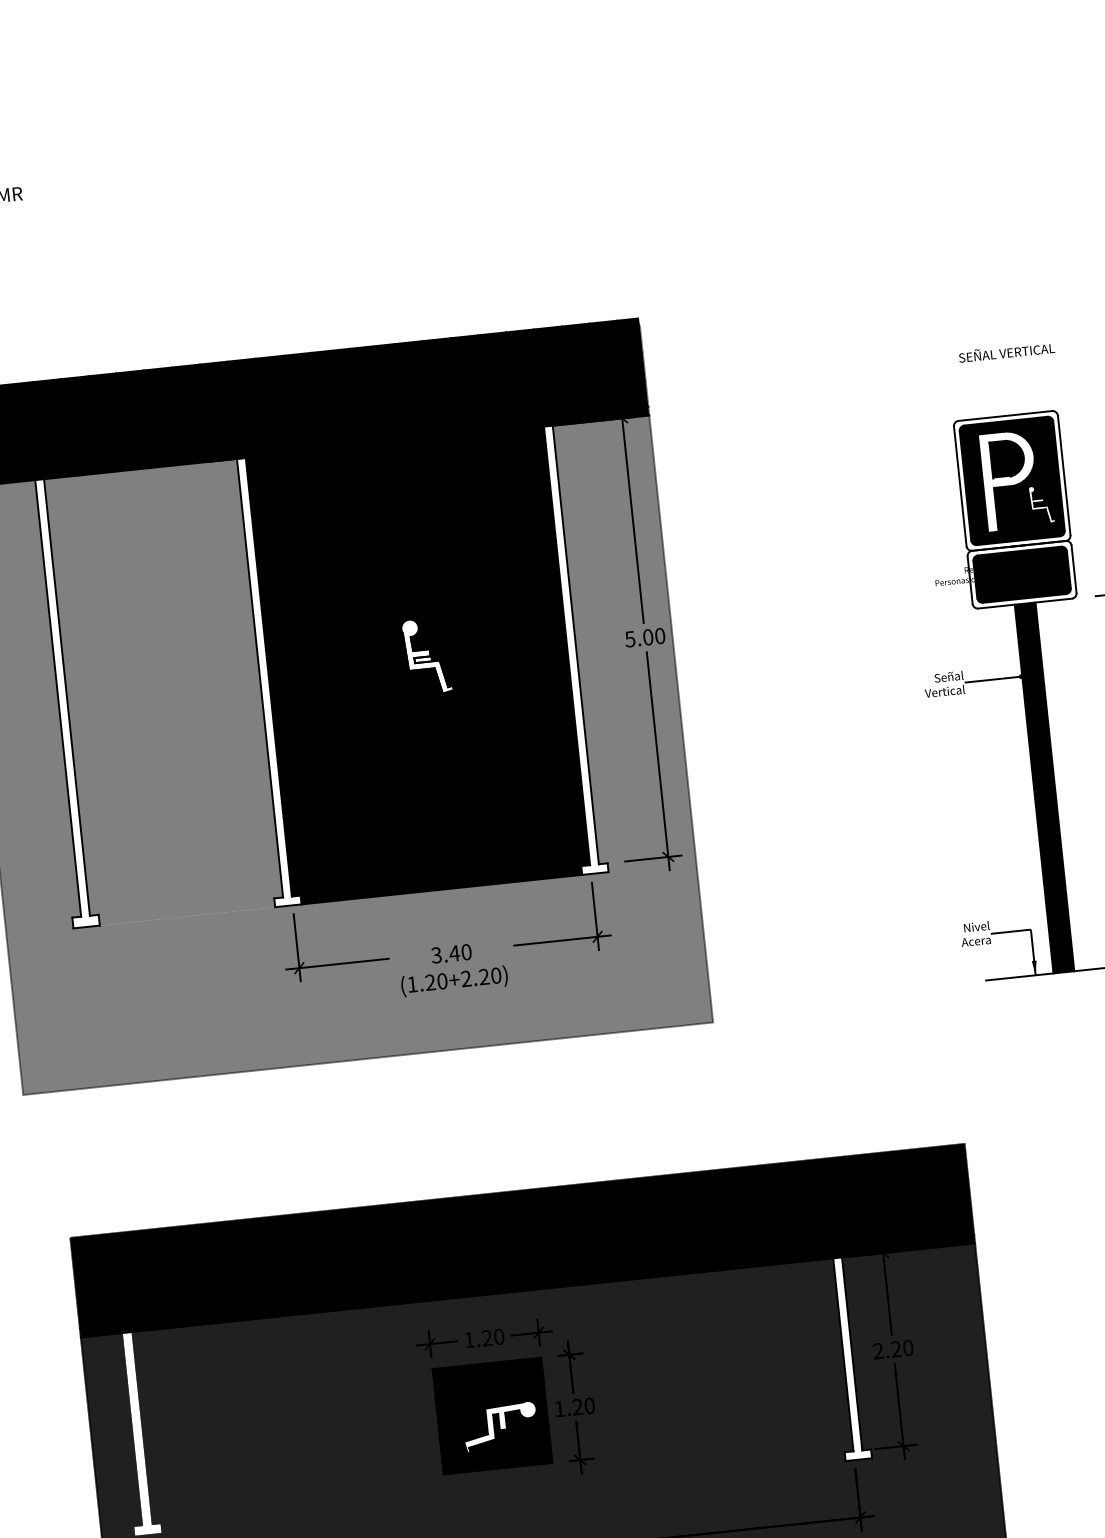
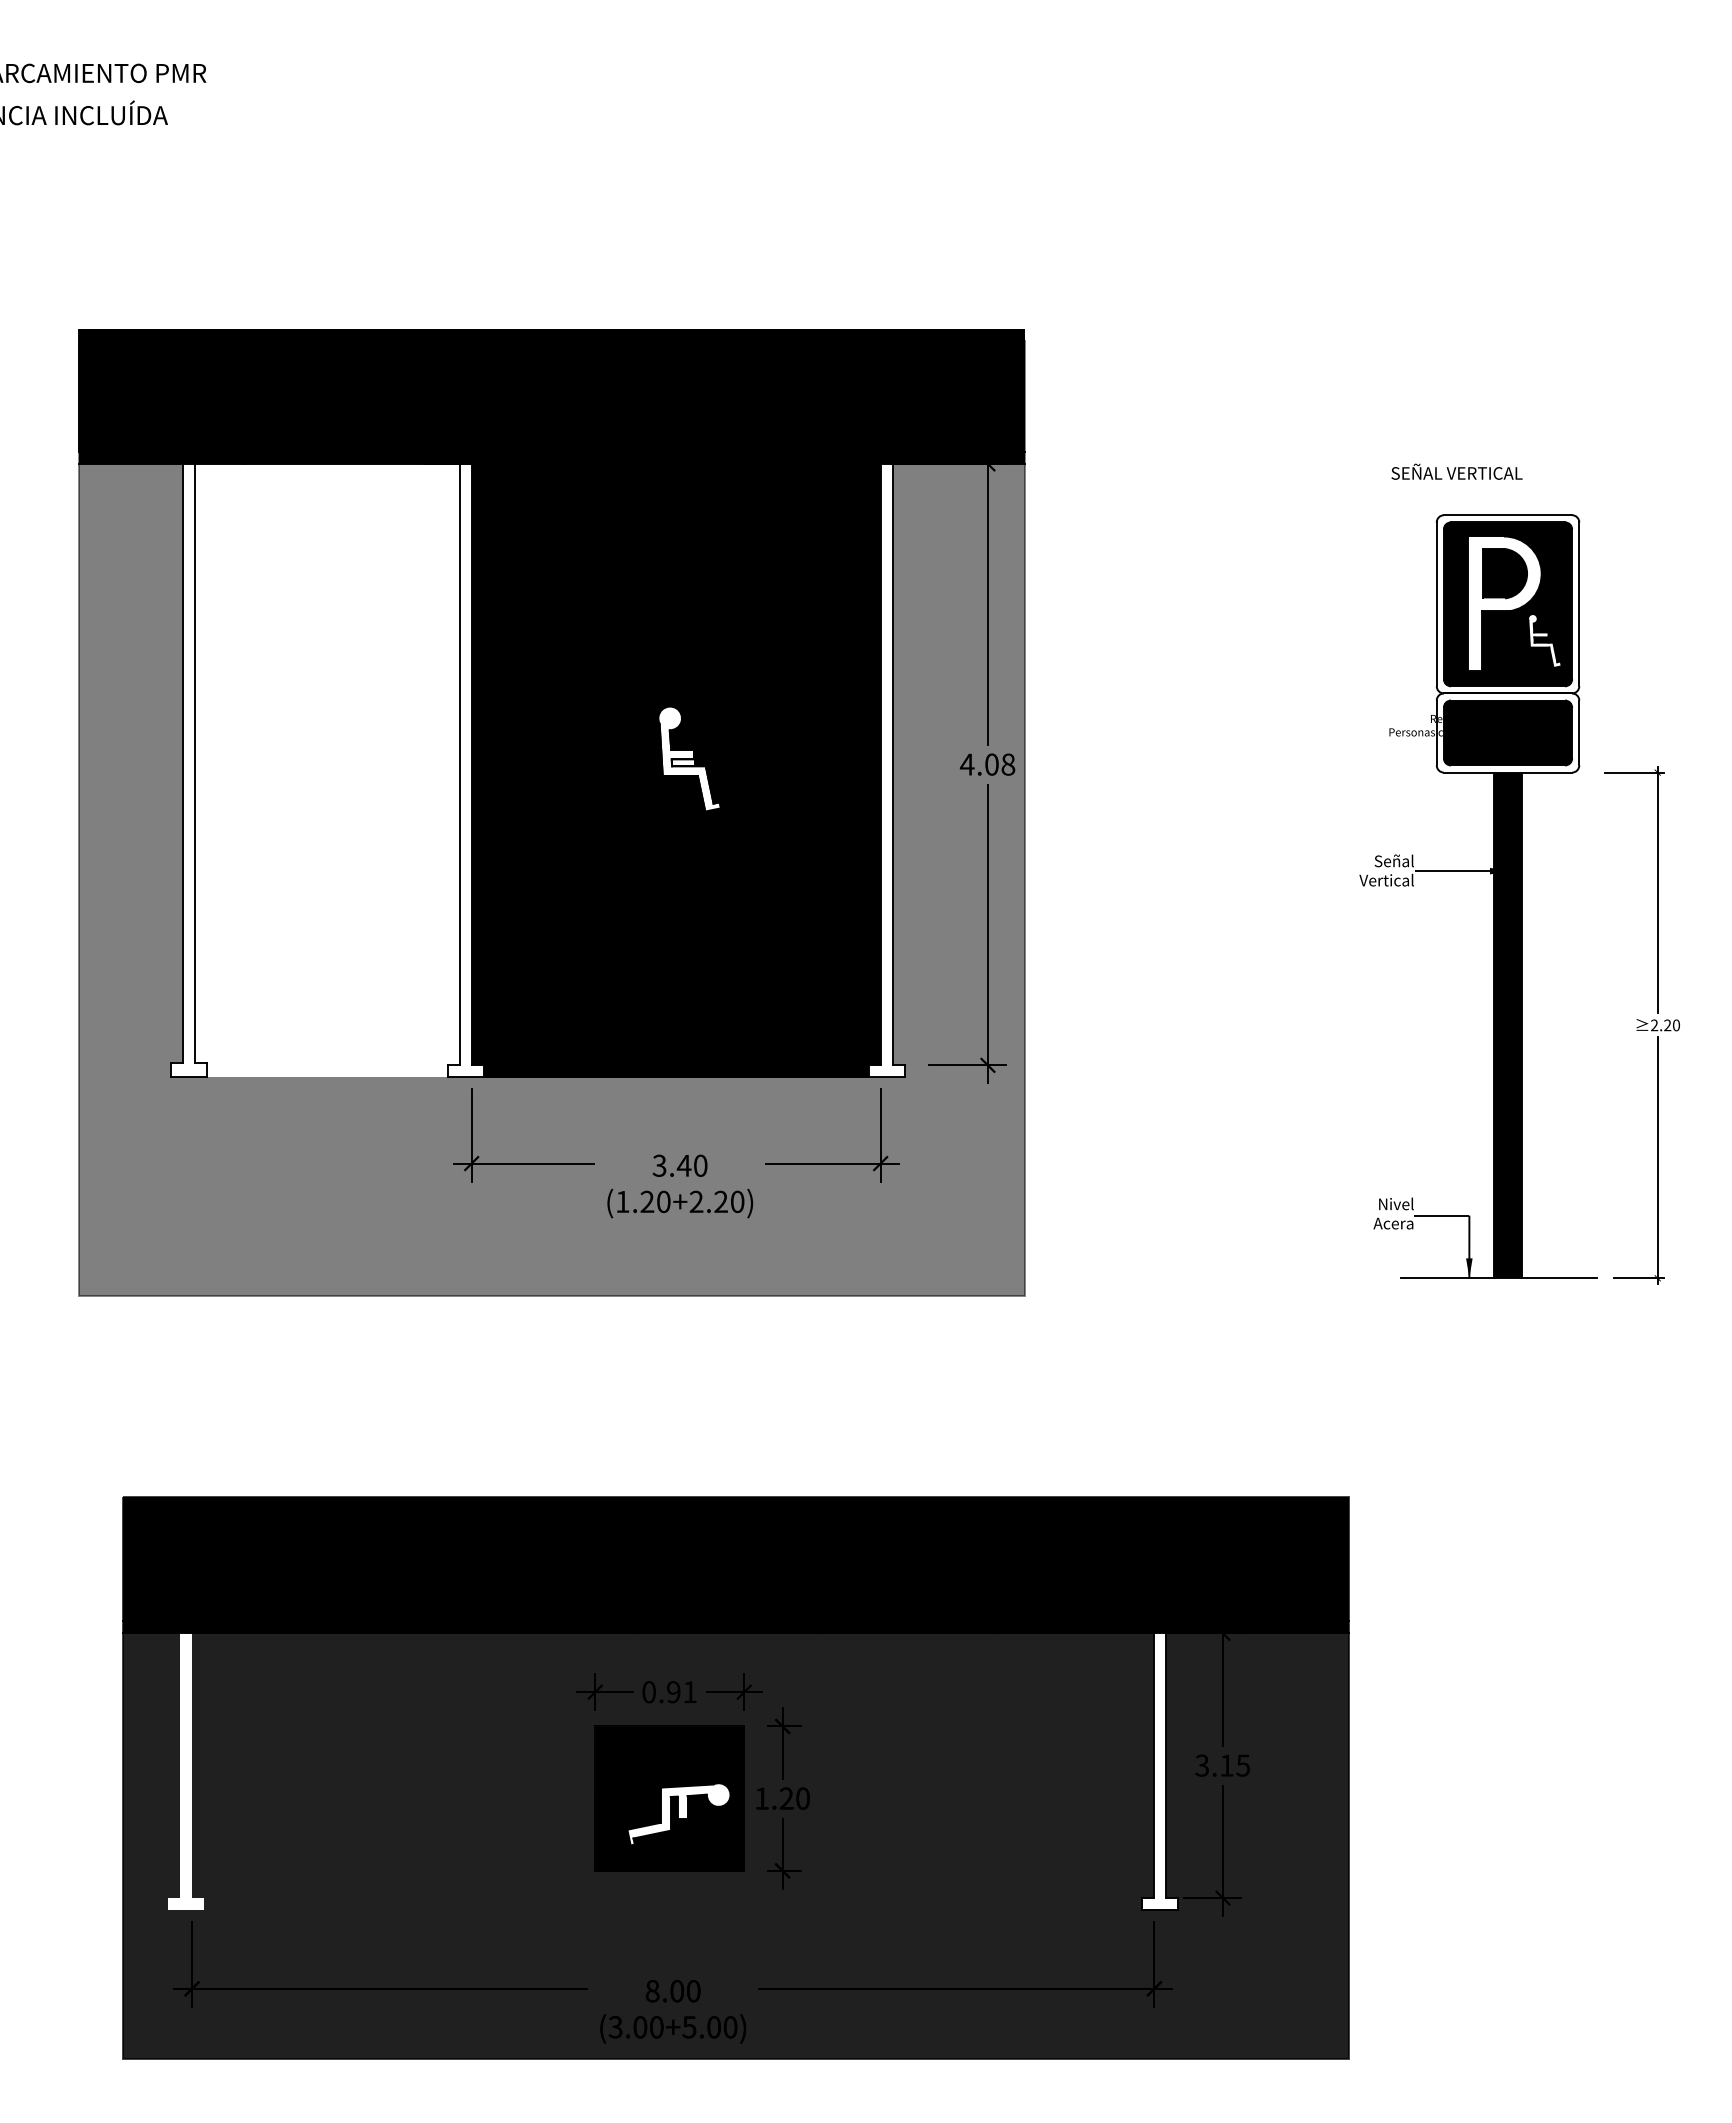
text: (1006, 351) -> (1456, 471), moved
text: (644, 637) -> (987, 764), 5.00 -> 4.08
fill: (163, 692) -> (326, 770), removed
text: (484, 1338) -> (669, 1692), 1.20 -> 0.91
text: (893, 1349) -> (1222, 1765), 2.20 -> 3.15

